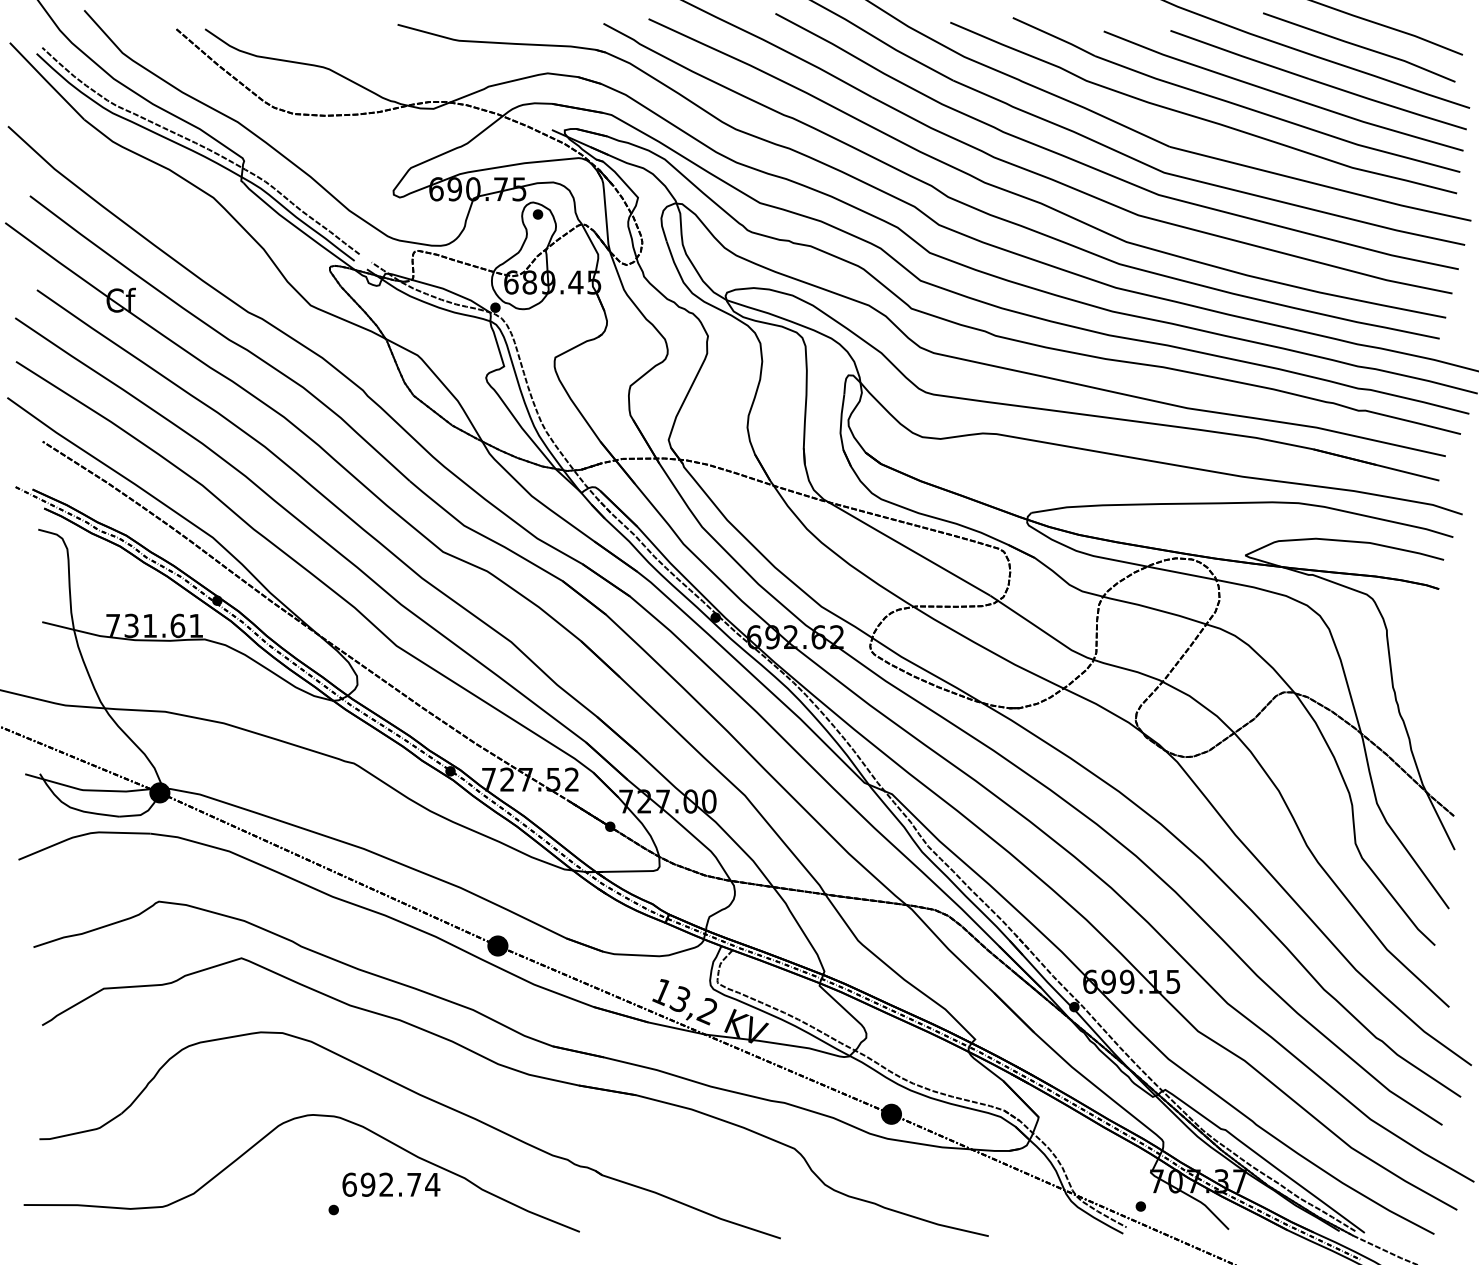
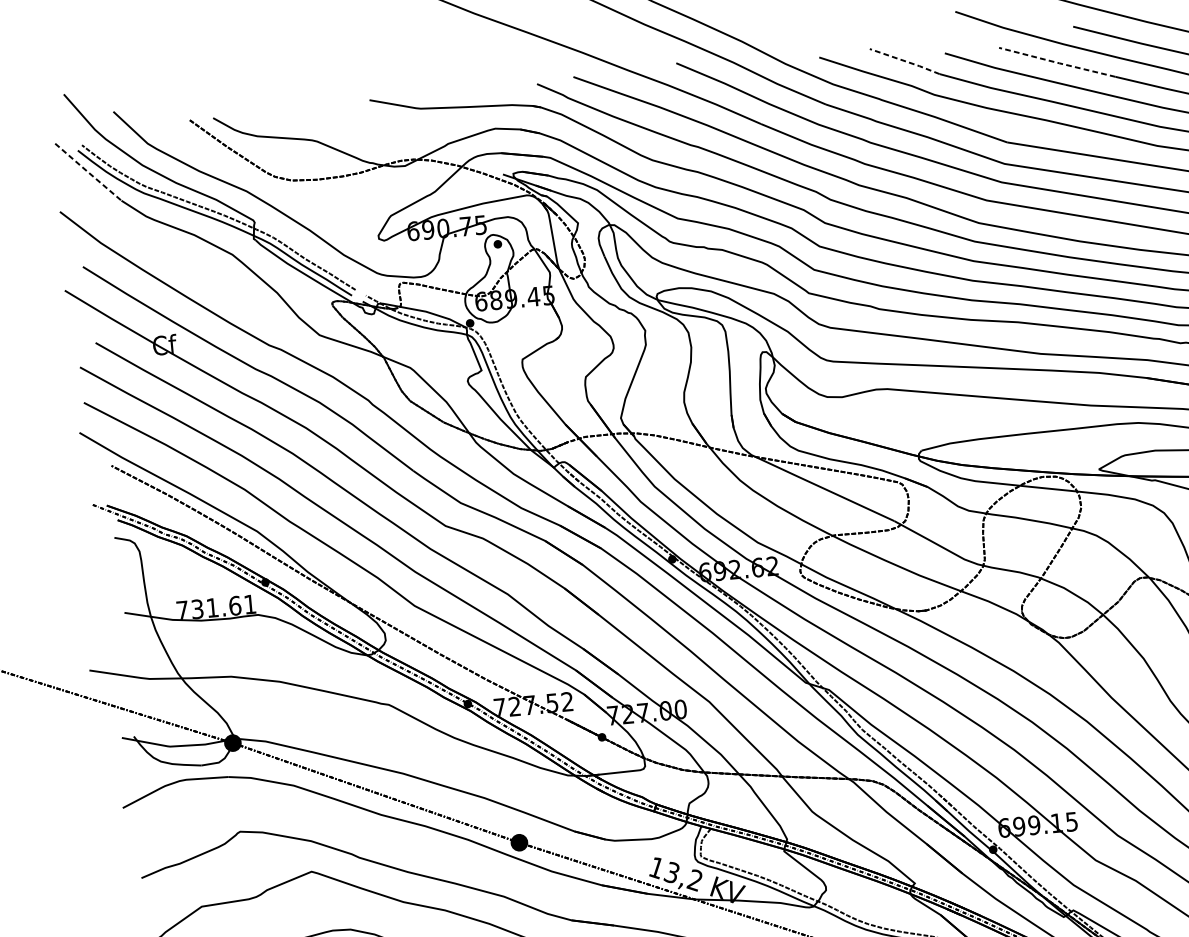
line: (1054, 36) -> (905, 61), solid -> dashed
line: (1239, 55) -> (1057, 62), solid -> dashed
line: (46, 81) -> (87, 172), solid -> dashed

